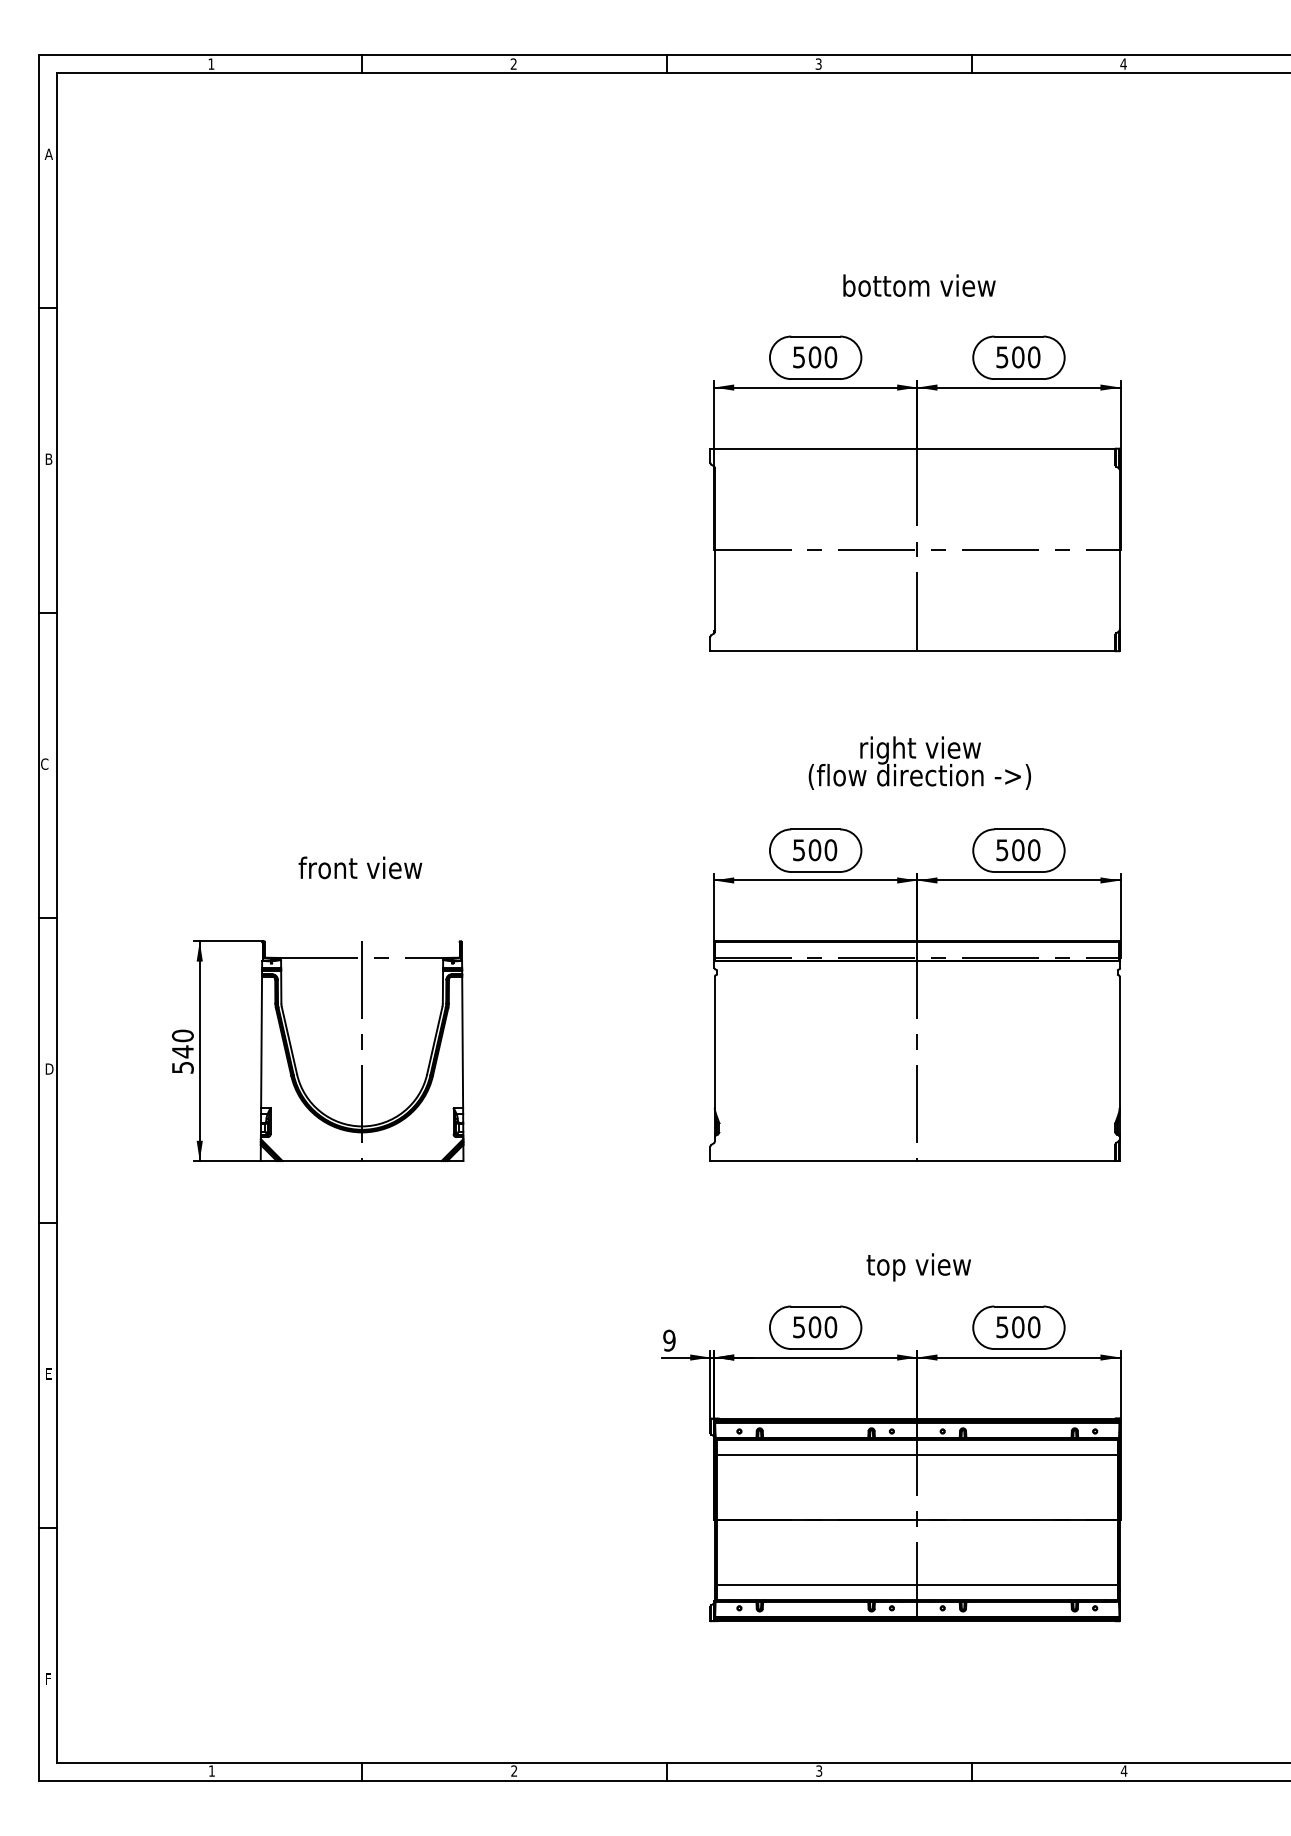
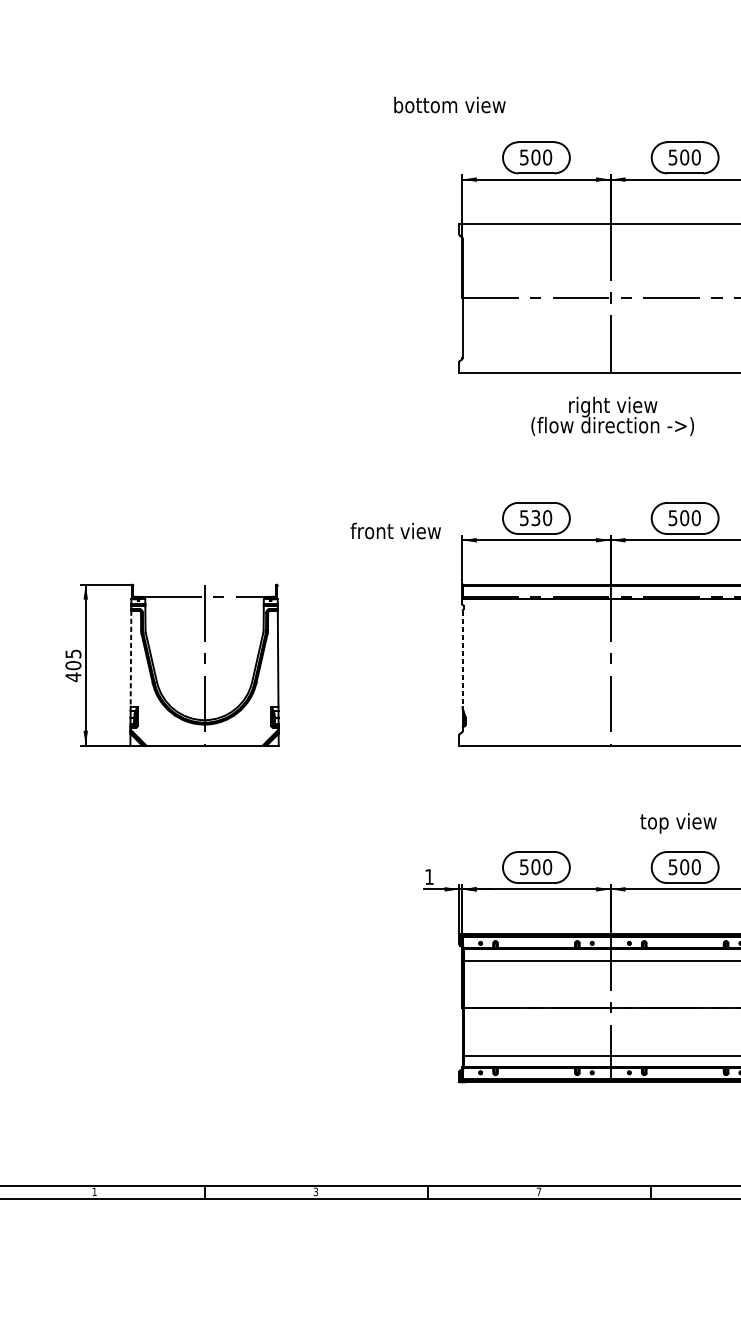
text: (919, 285) -> (449, 104), moved
text: (919, 762) -> (612, 415), moved
text: (814, 850) -> (535, 518), 500 -> 530
text: (360, 867) -> (395, 530), moved
line: (261, 1042) -> (130, 658), solid -> dashed
line: (714, 1042) -> (462, 658), solid -> dashed
text: (182, 1051) -> (73, 665), 540 -> 405
text: (918, 1267) -> (678, 823), moved
text: (669, 1340) -> (429, 876), 9 -> 1
text: (819, 1770) -> (539, 1191), 3 -> 7
text: (514, 1771) -> (316, 1192), 2 -> 3

